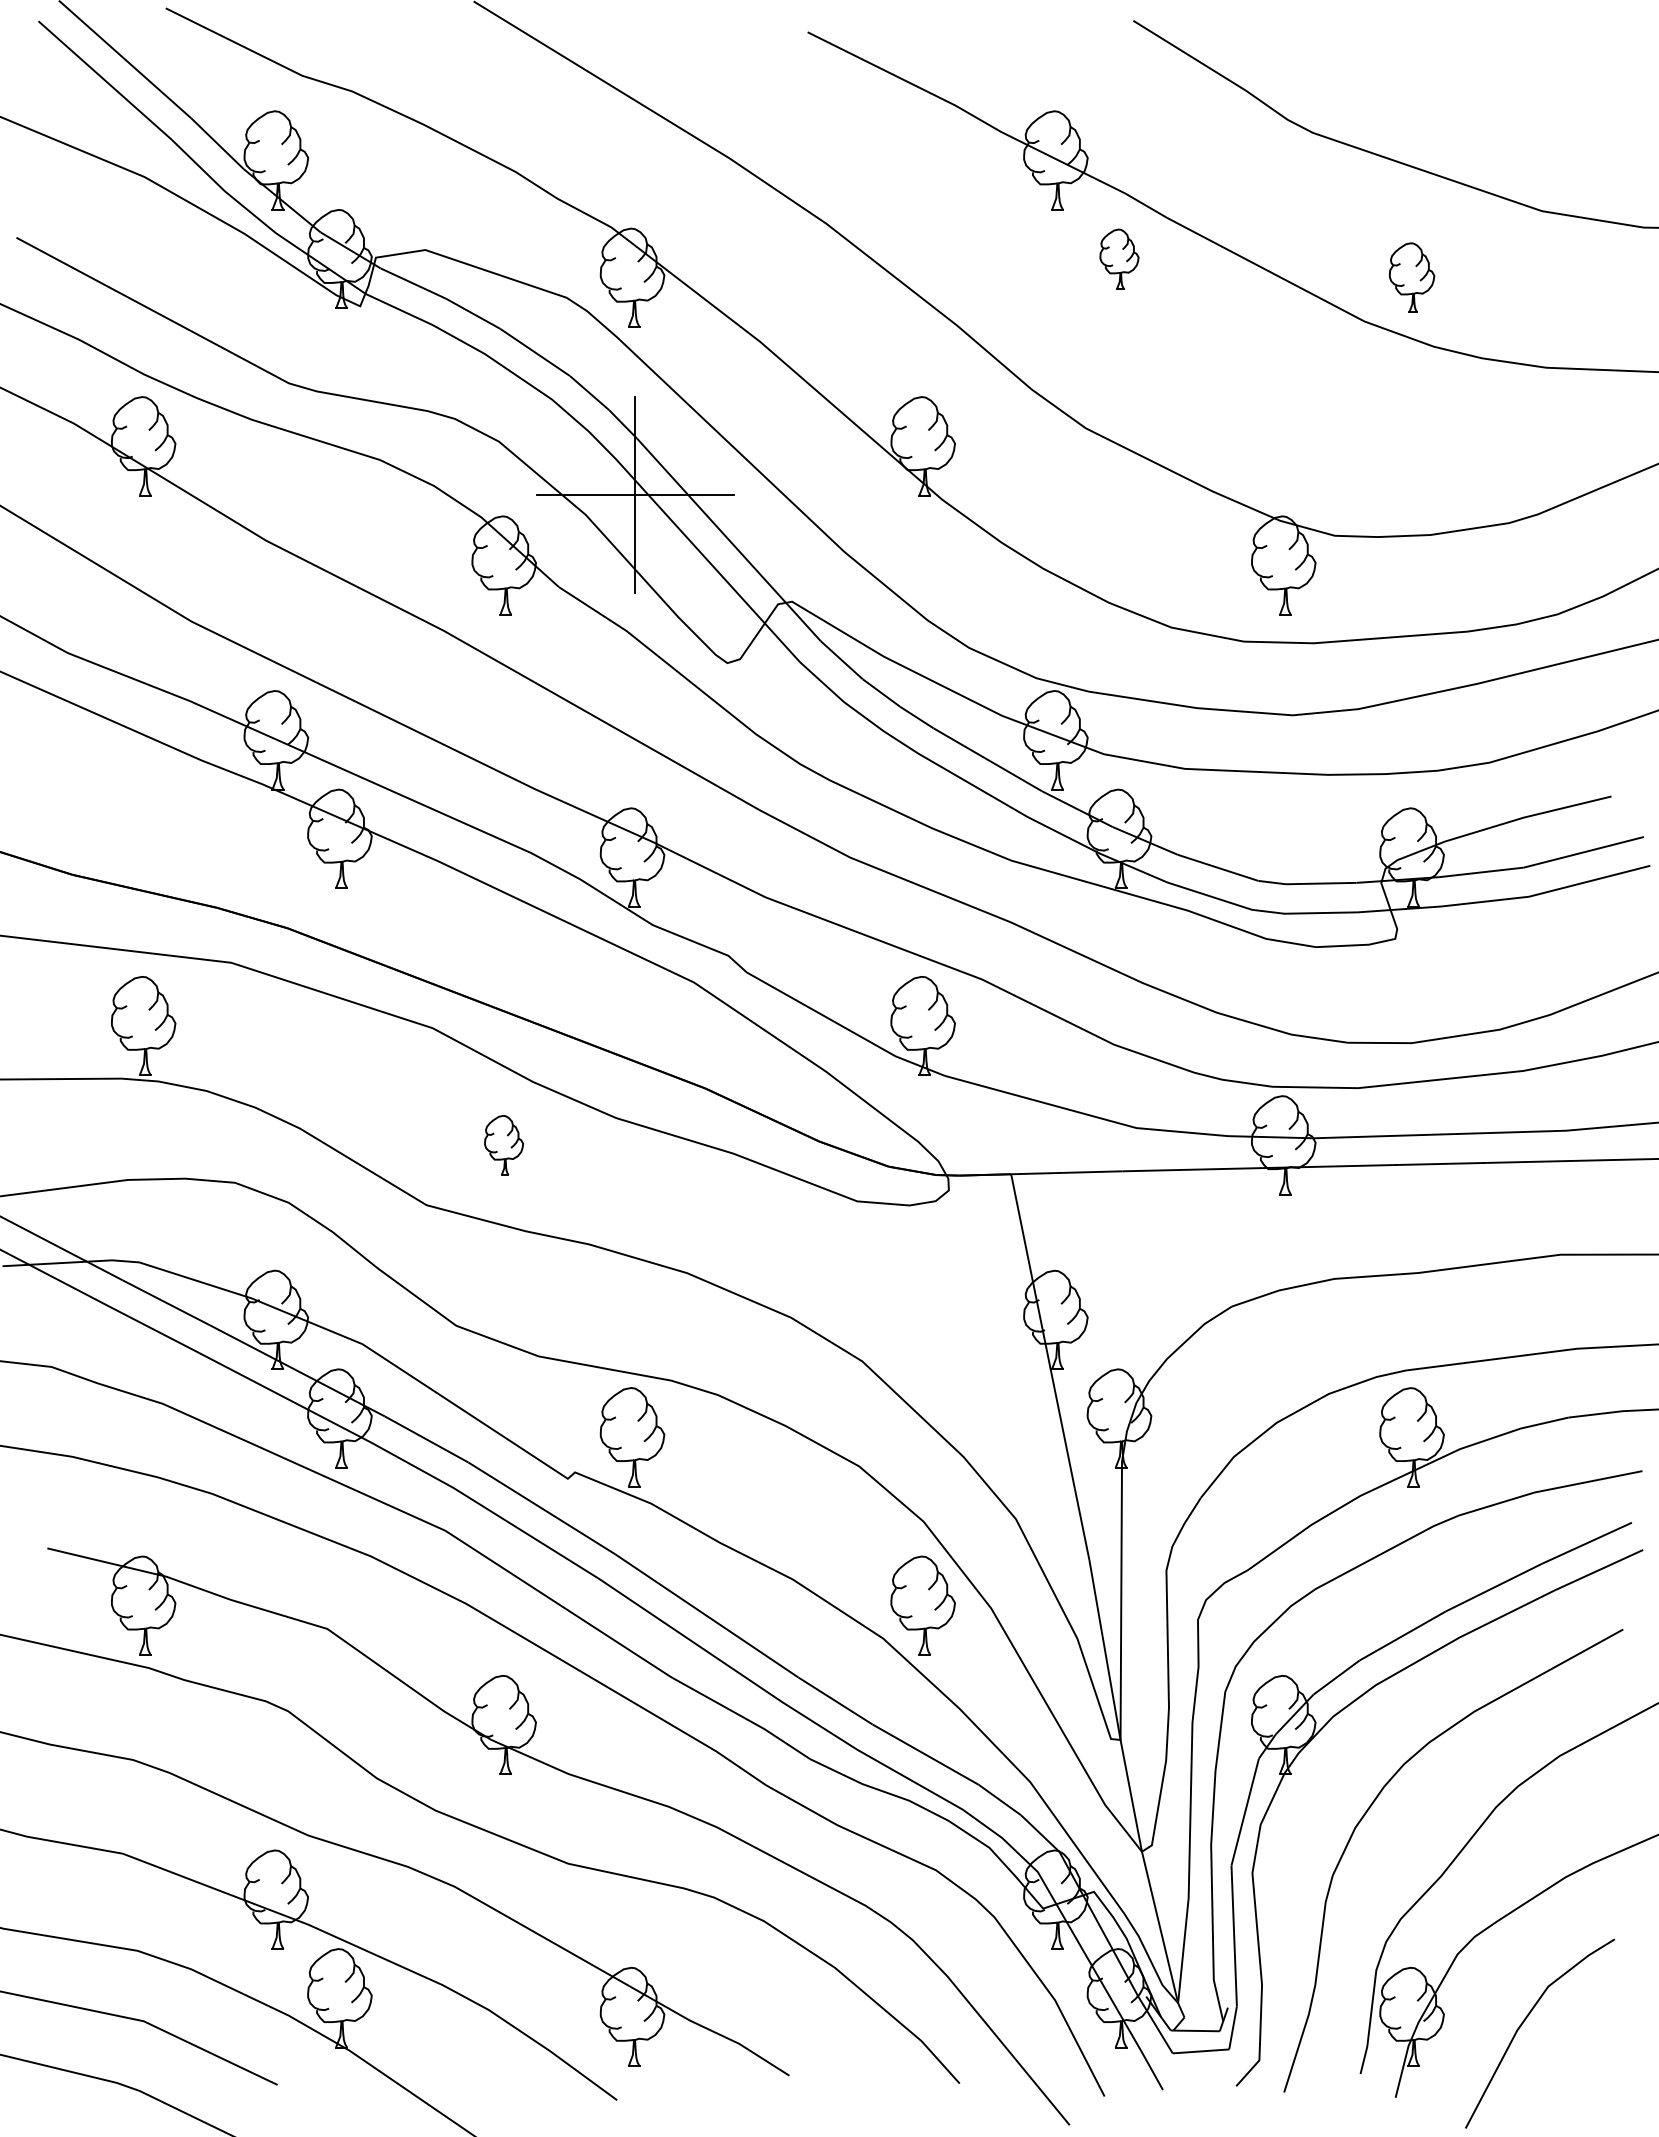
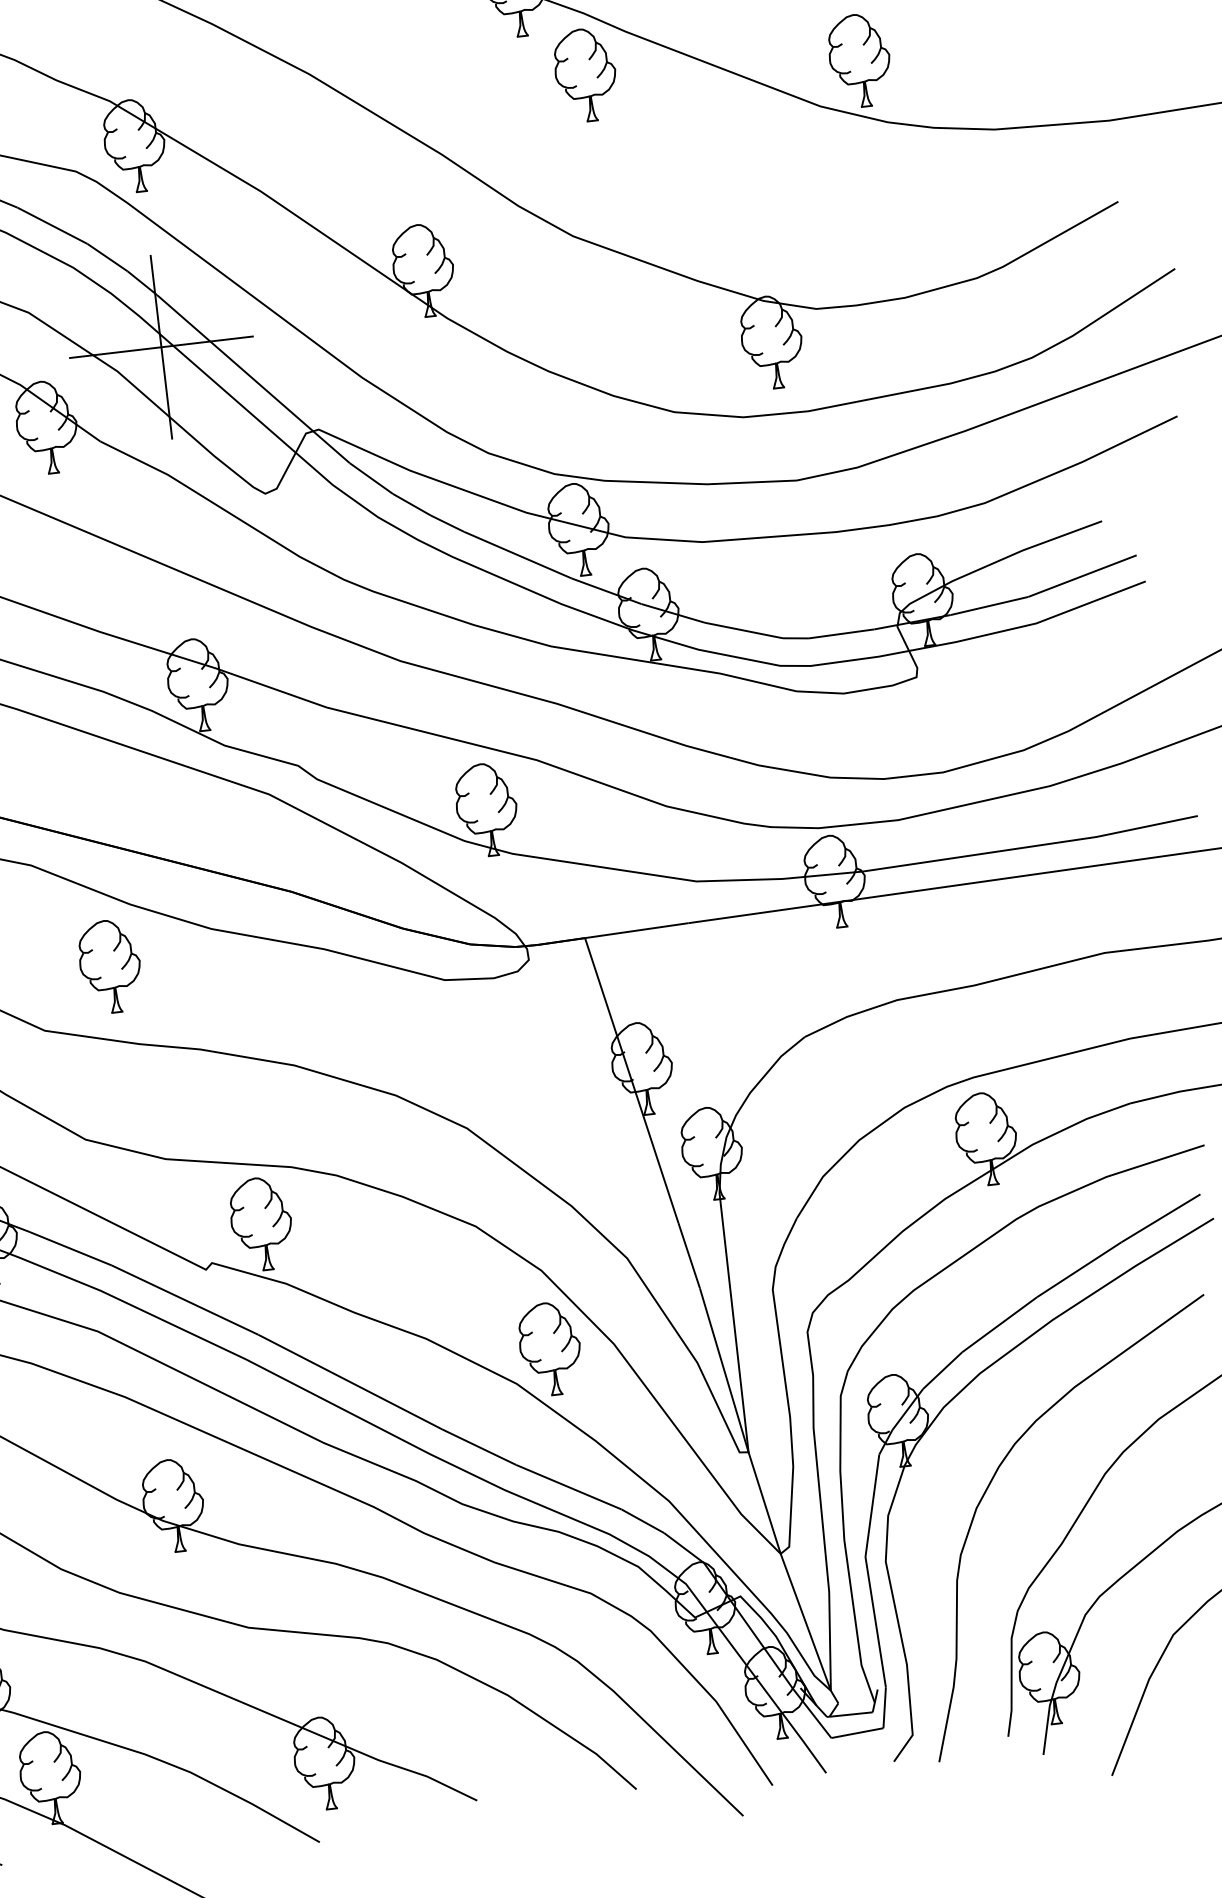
part: (1119, 258) -> (585, 74), size x1.67
part: (1411, 277) -> (859, 60), size x1.43
part: (503, 1145) -> (109, 966), size x1.67

